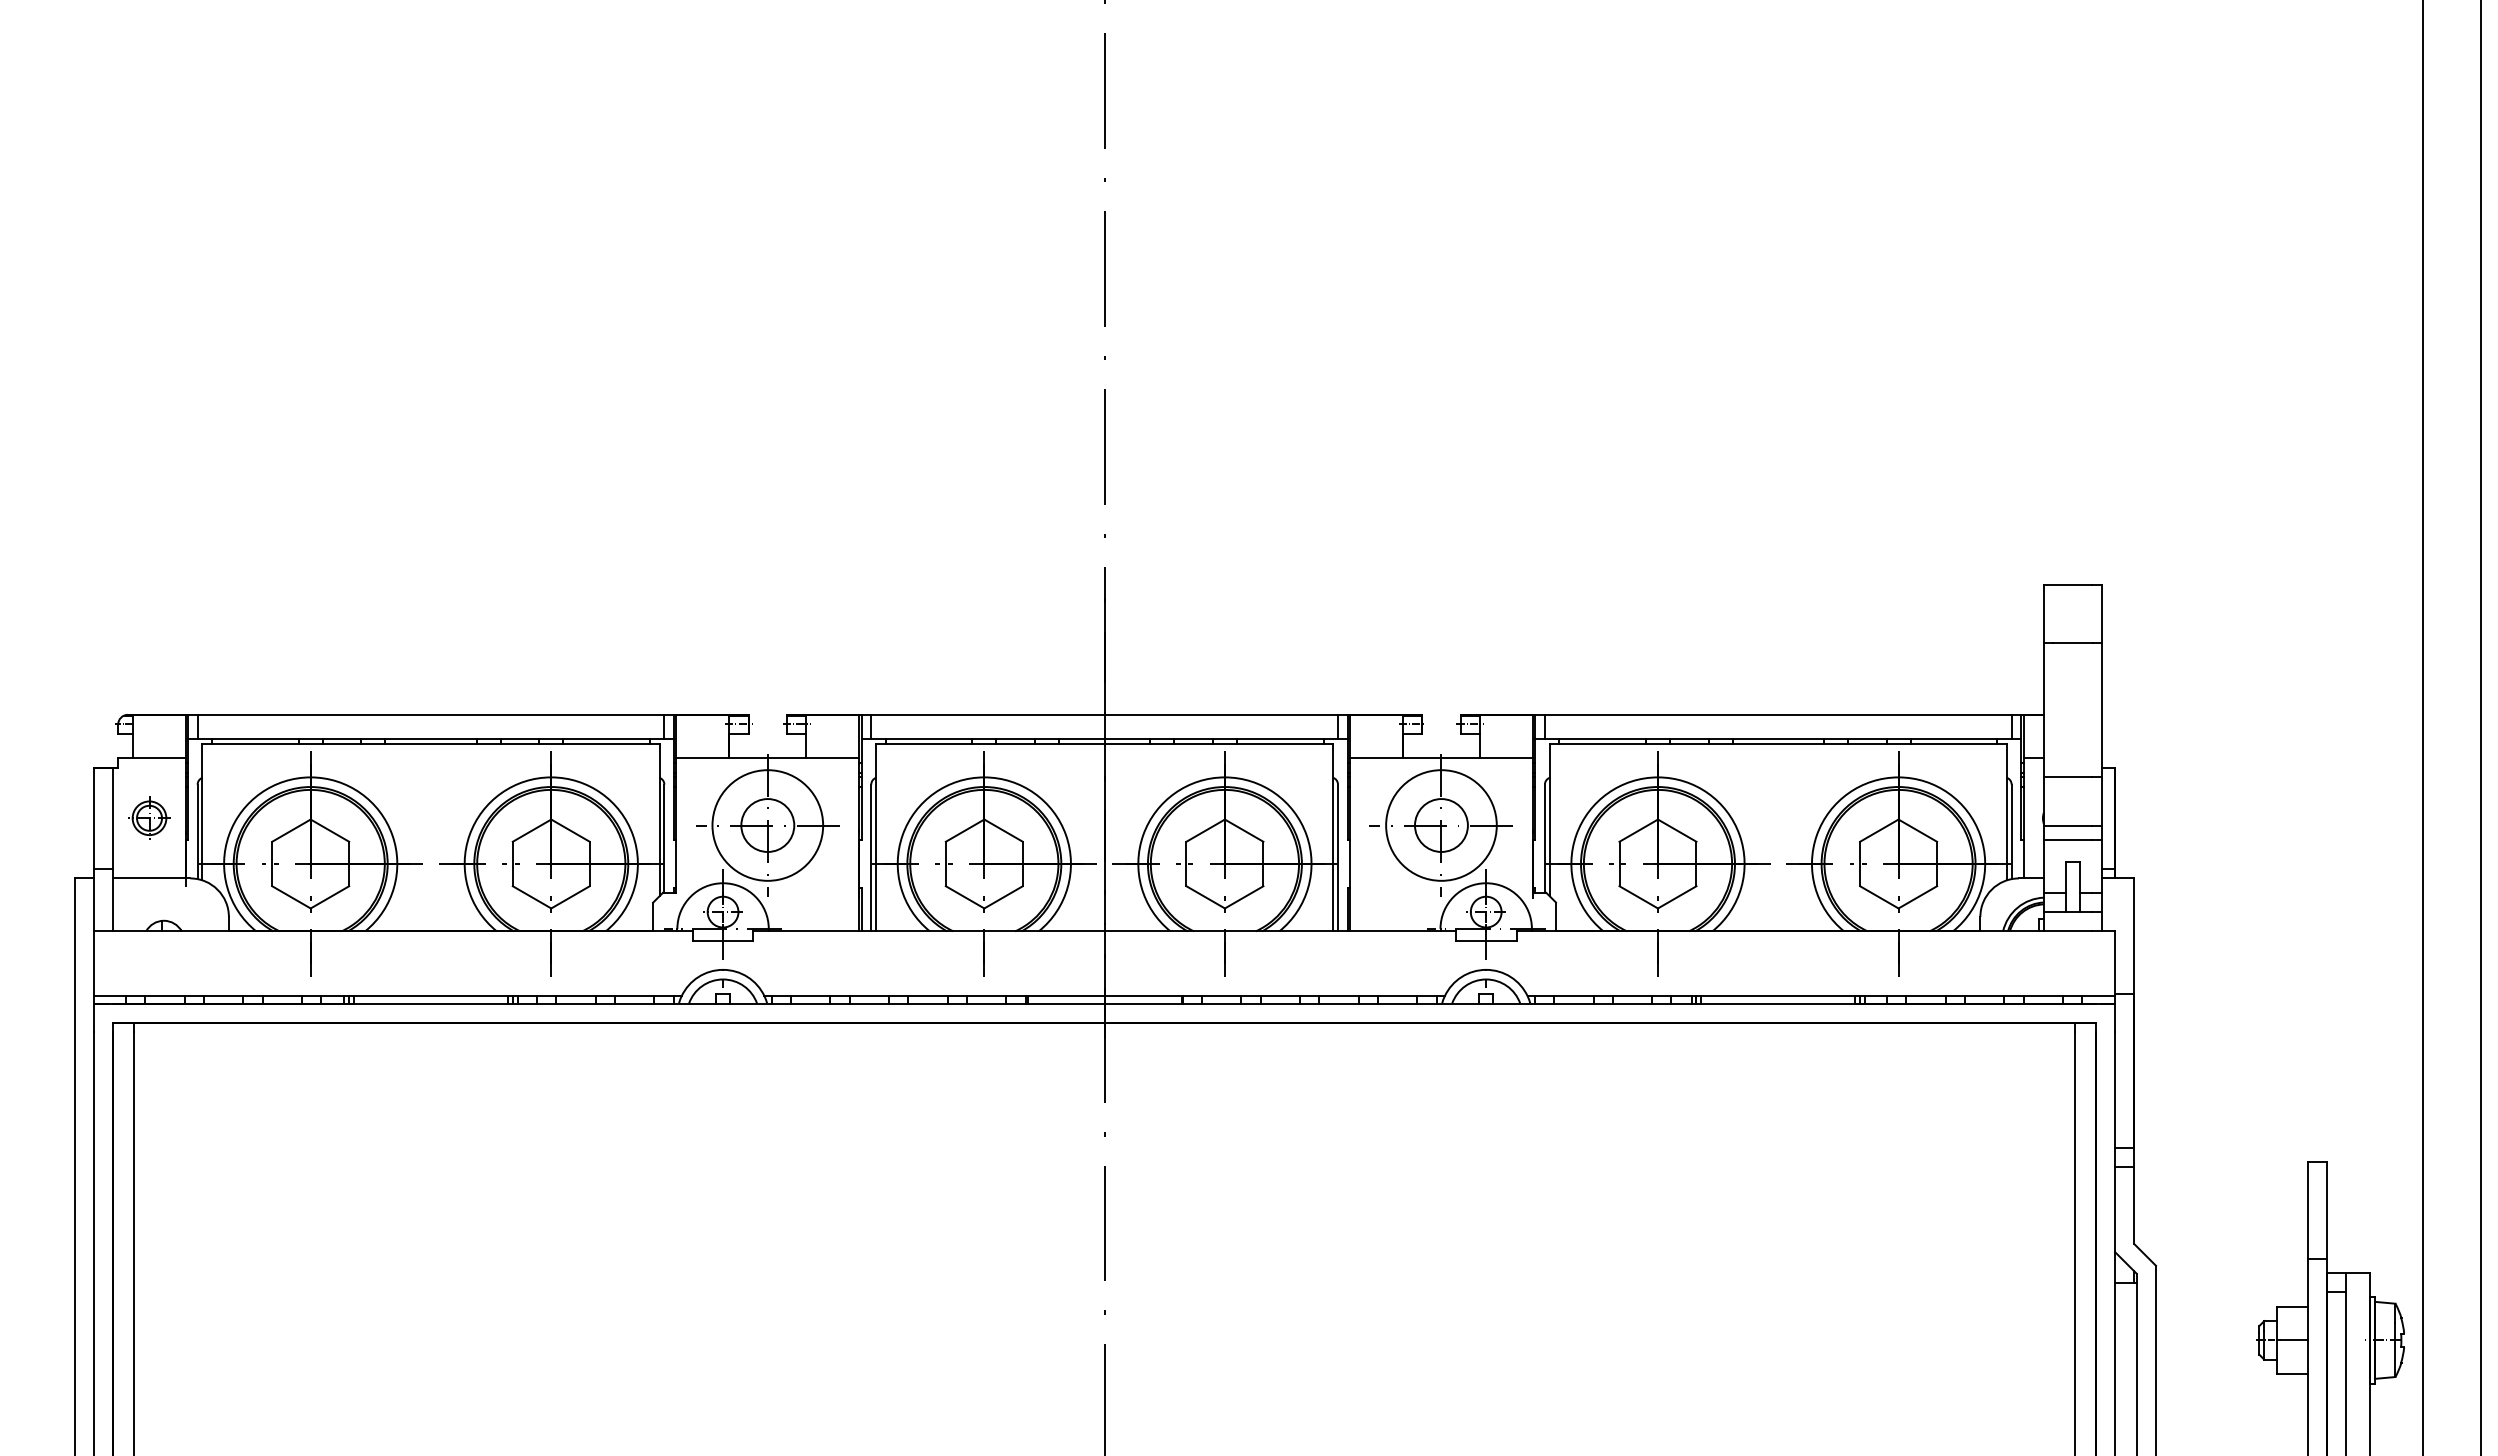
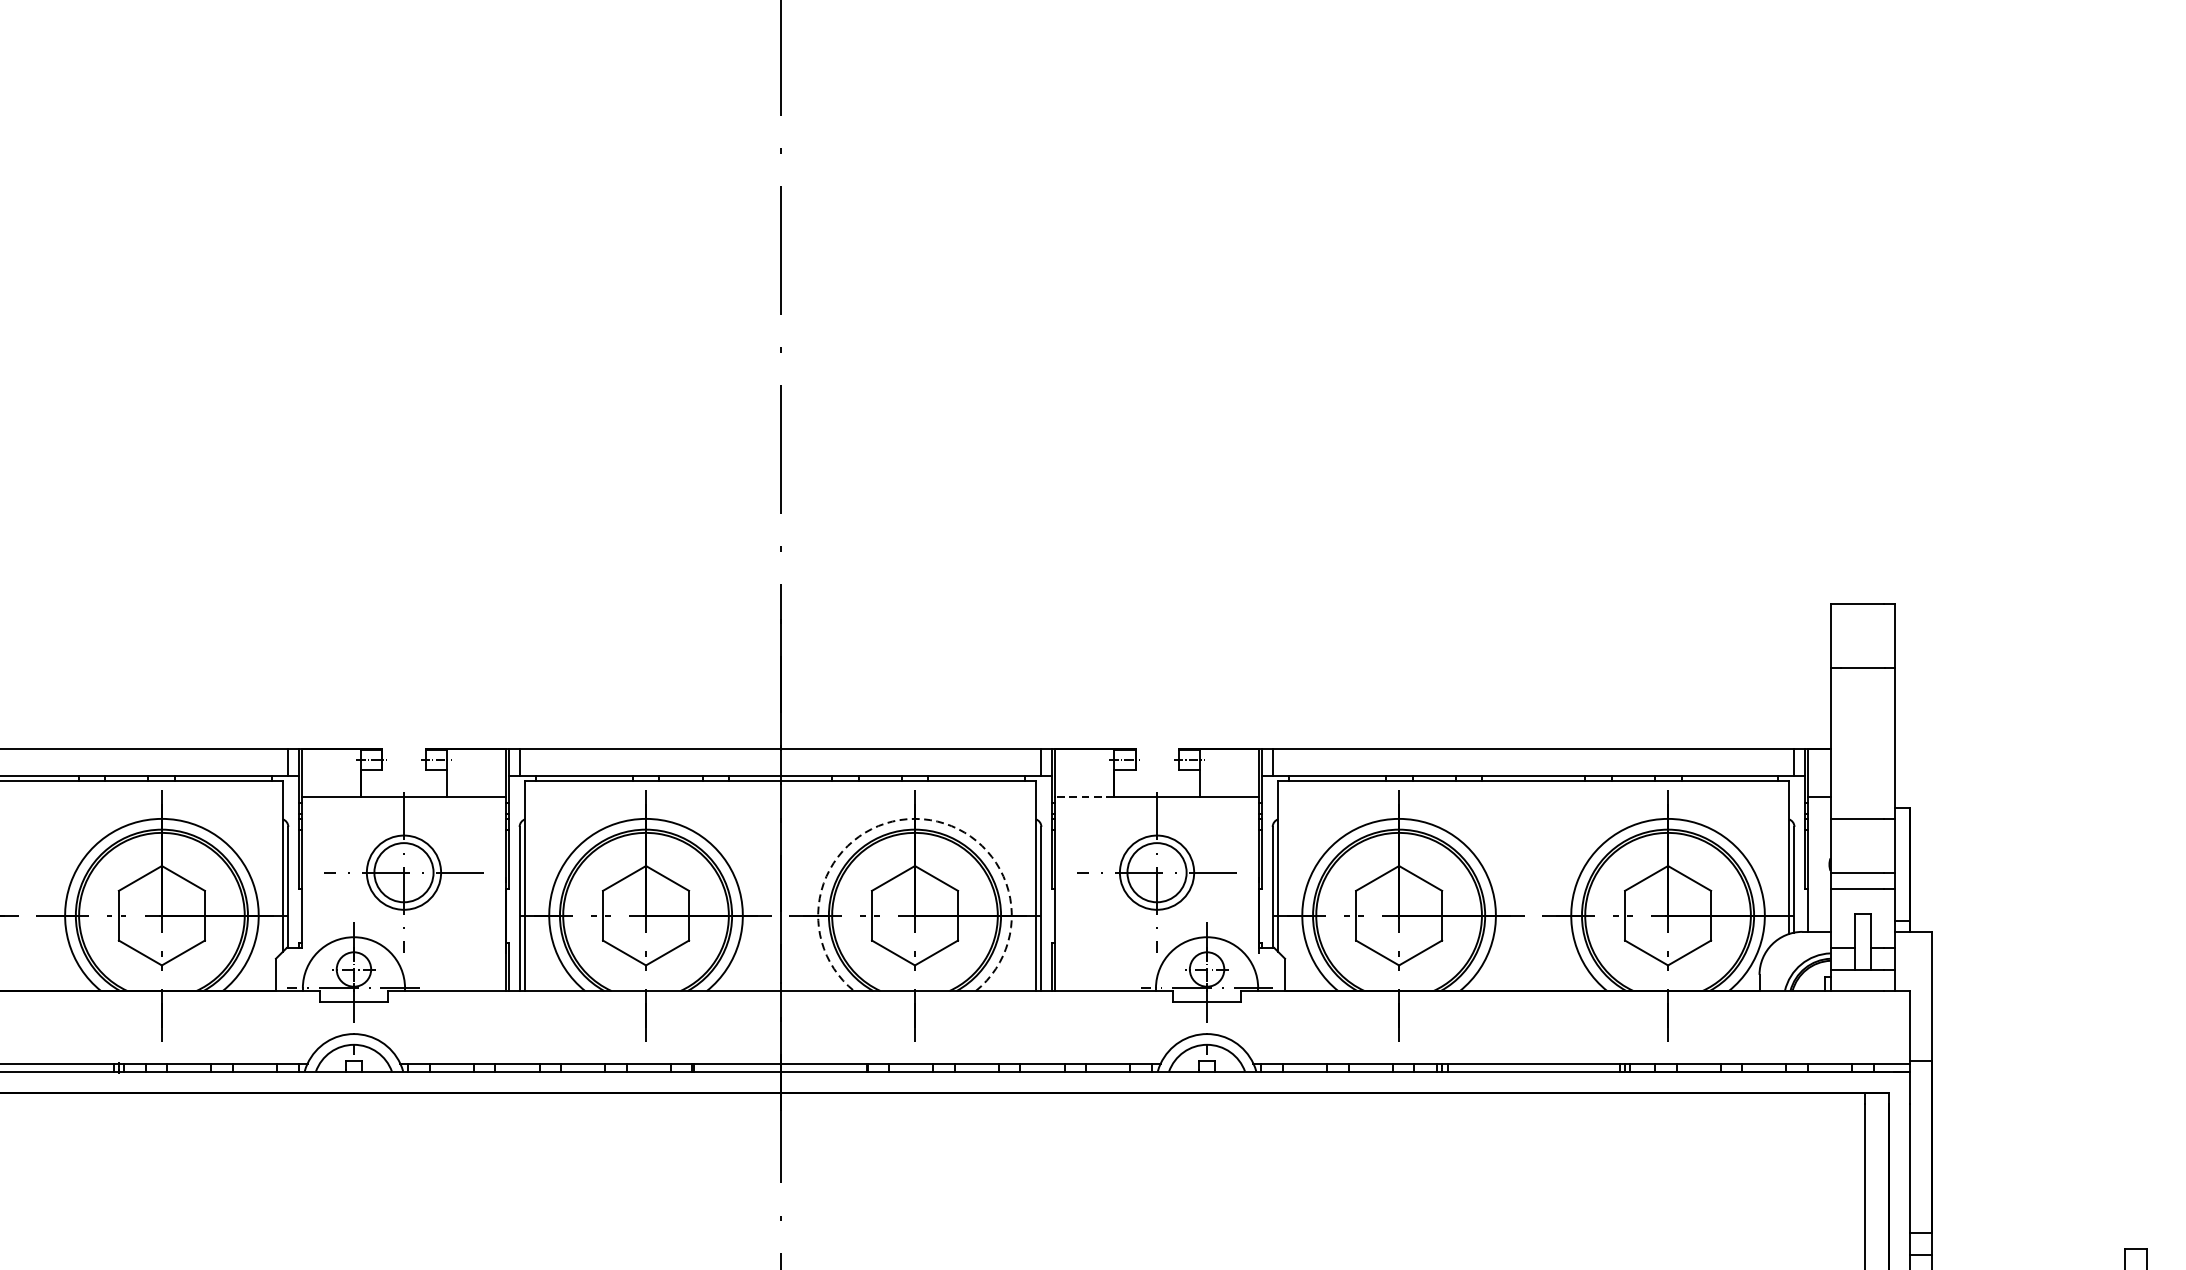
line: (1376, 758) -> (1084, 797), solid -> dashed
arc: (1224, 777) -> (914, 819), solid -> dashed
circle: (767, 825) -> (403, 872), size x0.6
circle: (1441, 825) -> (1157, 872), size x0.6

